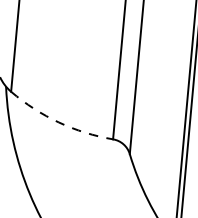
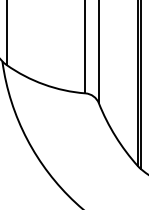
arc: (59, 122) -> (44, 84), dashed -> solid

